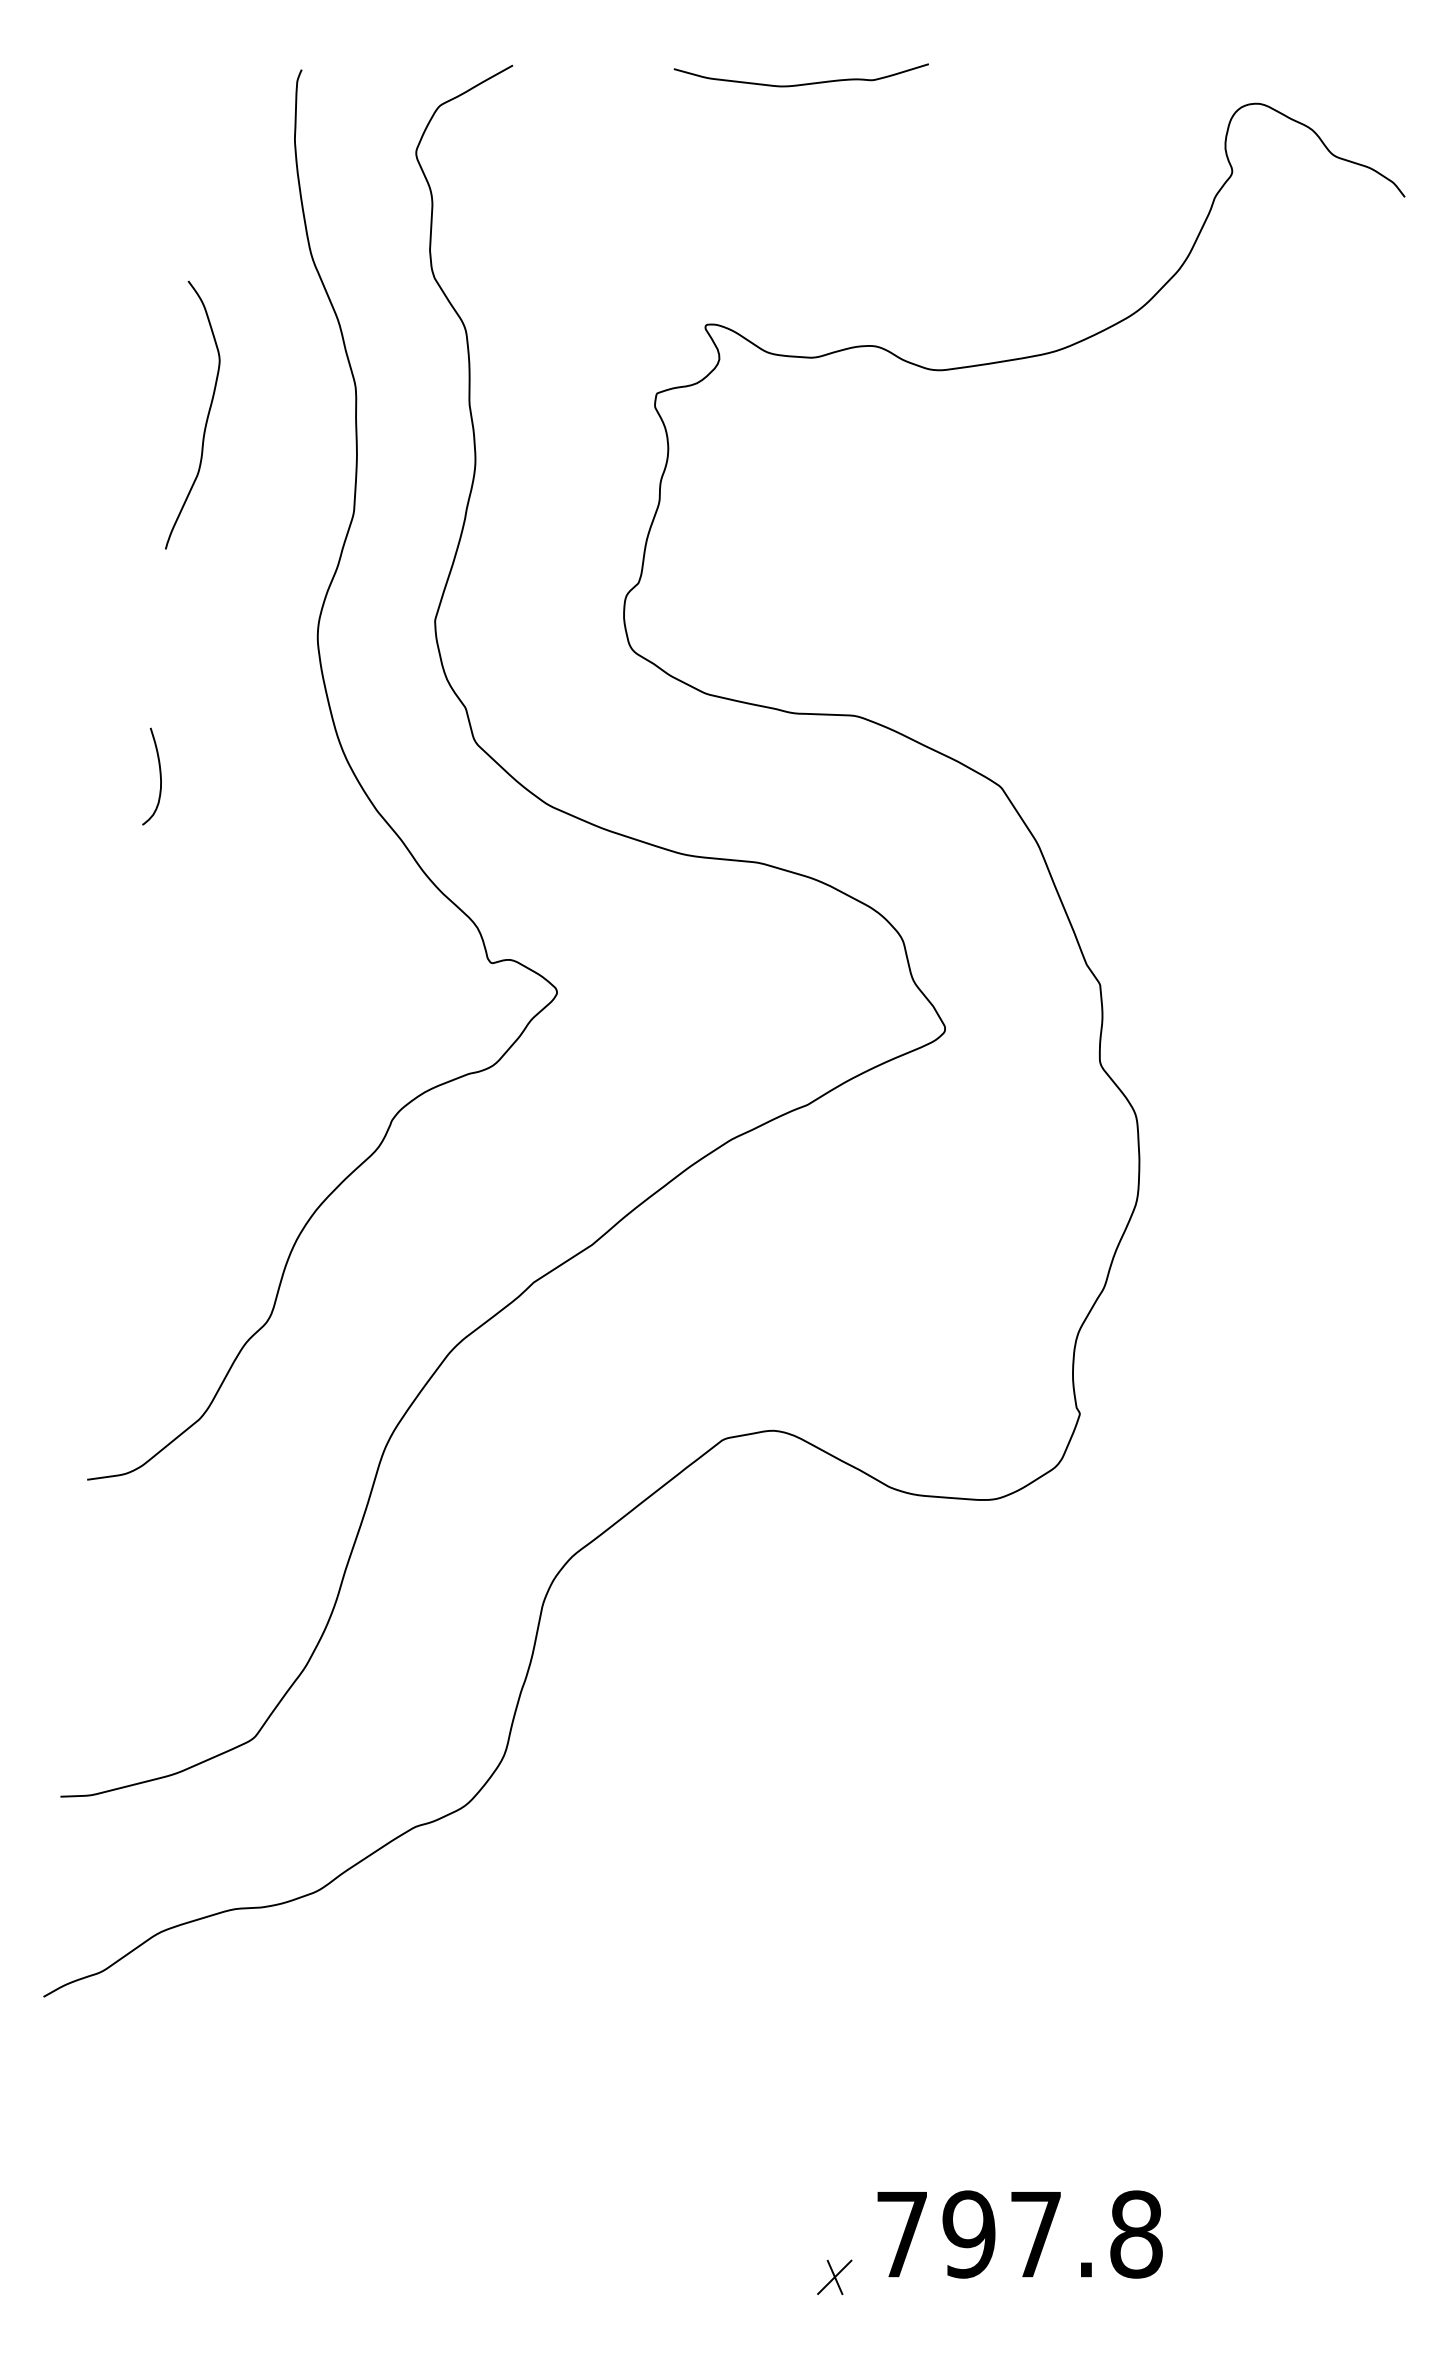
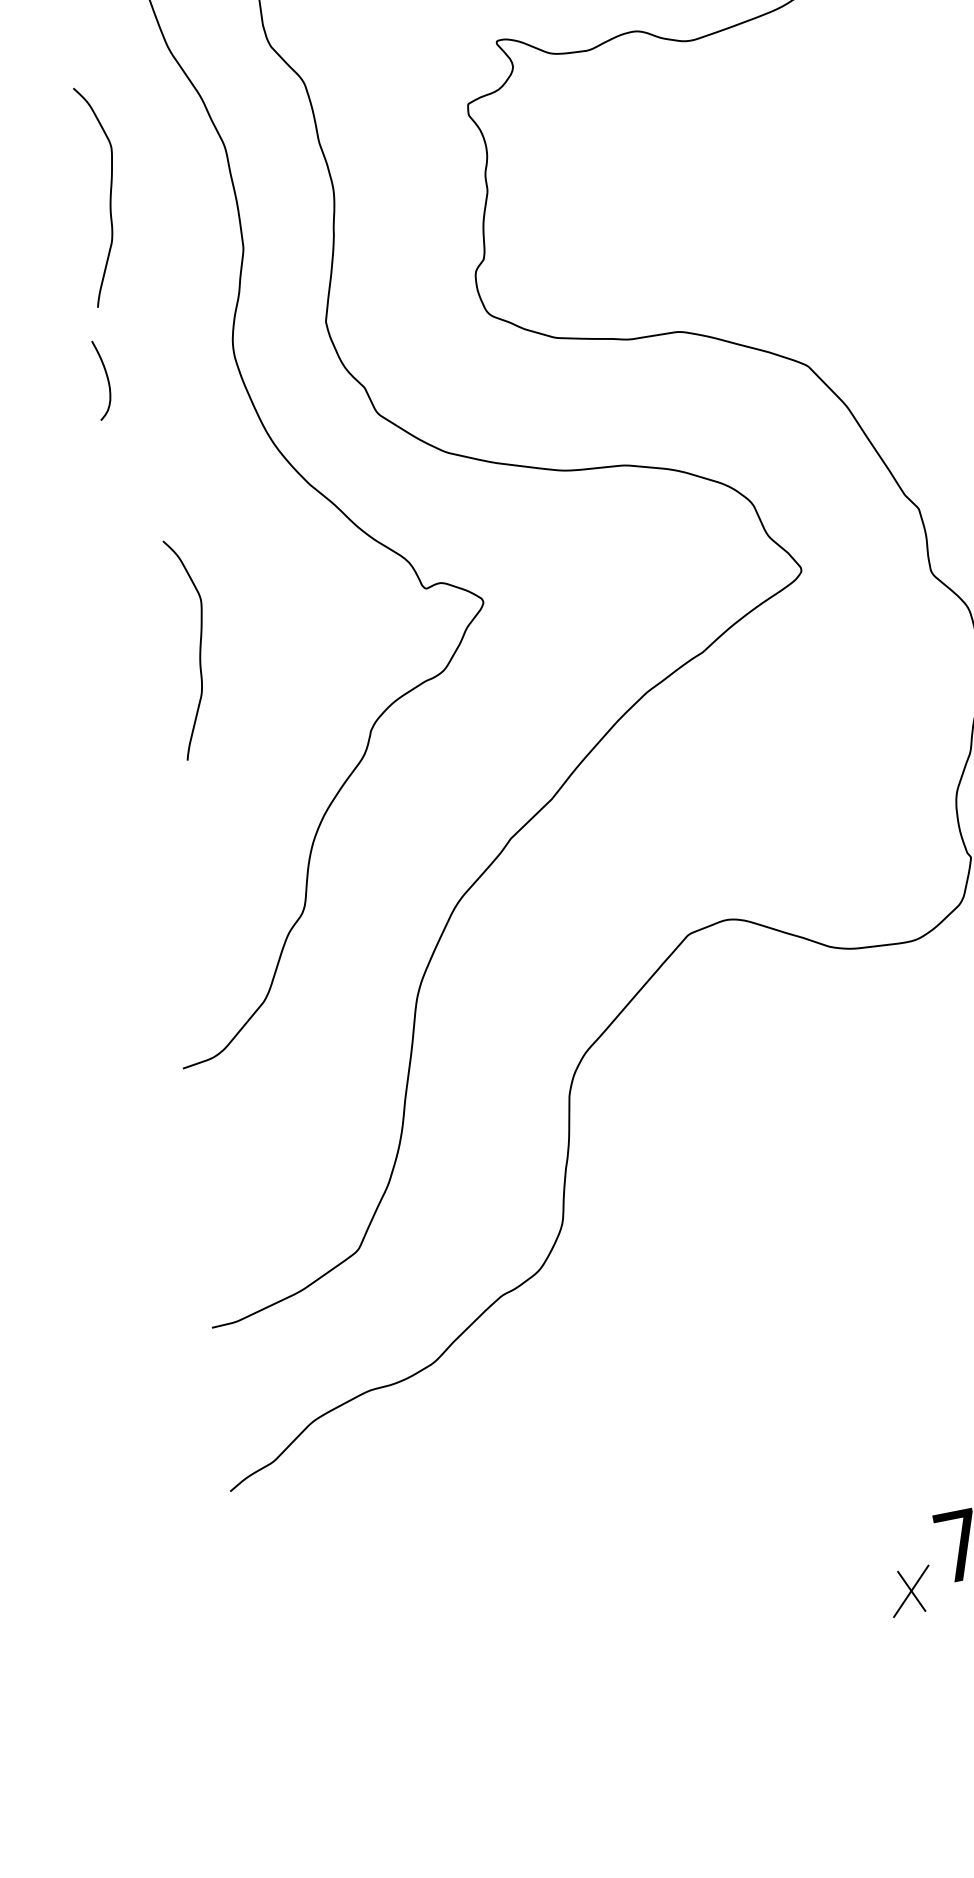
curve: (159, 775) -> (106, 378), moved
curve: (206, 980) -> (199, 648), added
part: (834, 2276) -> (911, 1590), size x1.6

